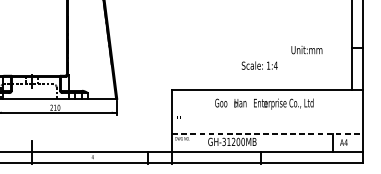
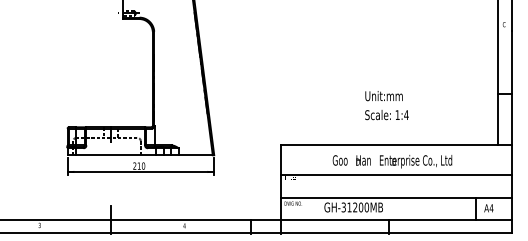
text: (306, 50) -> (383, 96), moved
line: (267, 114) -> (396, 174), added
line: (267, 134) -> (396, 198), dashed -> solid

